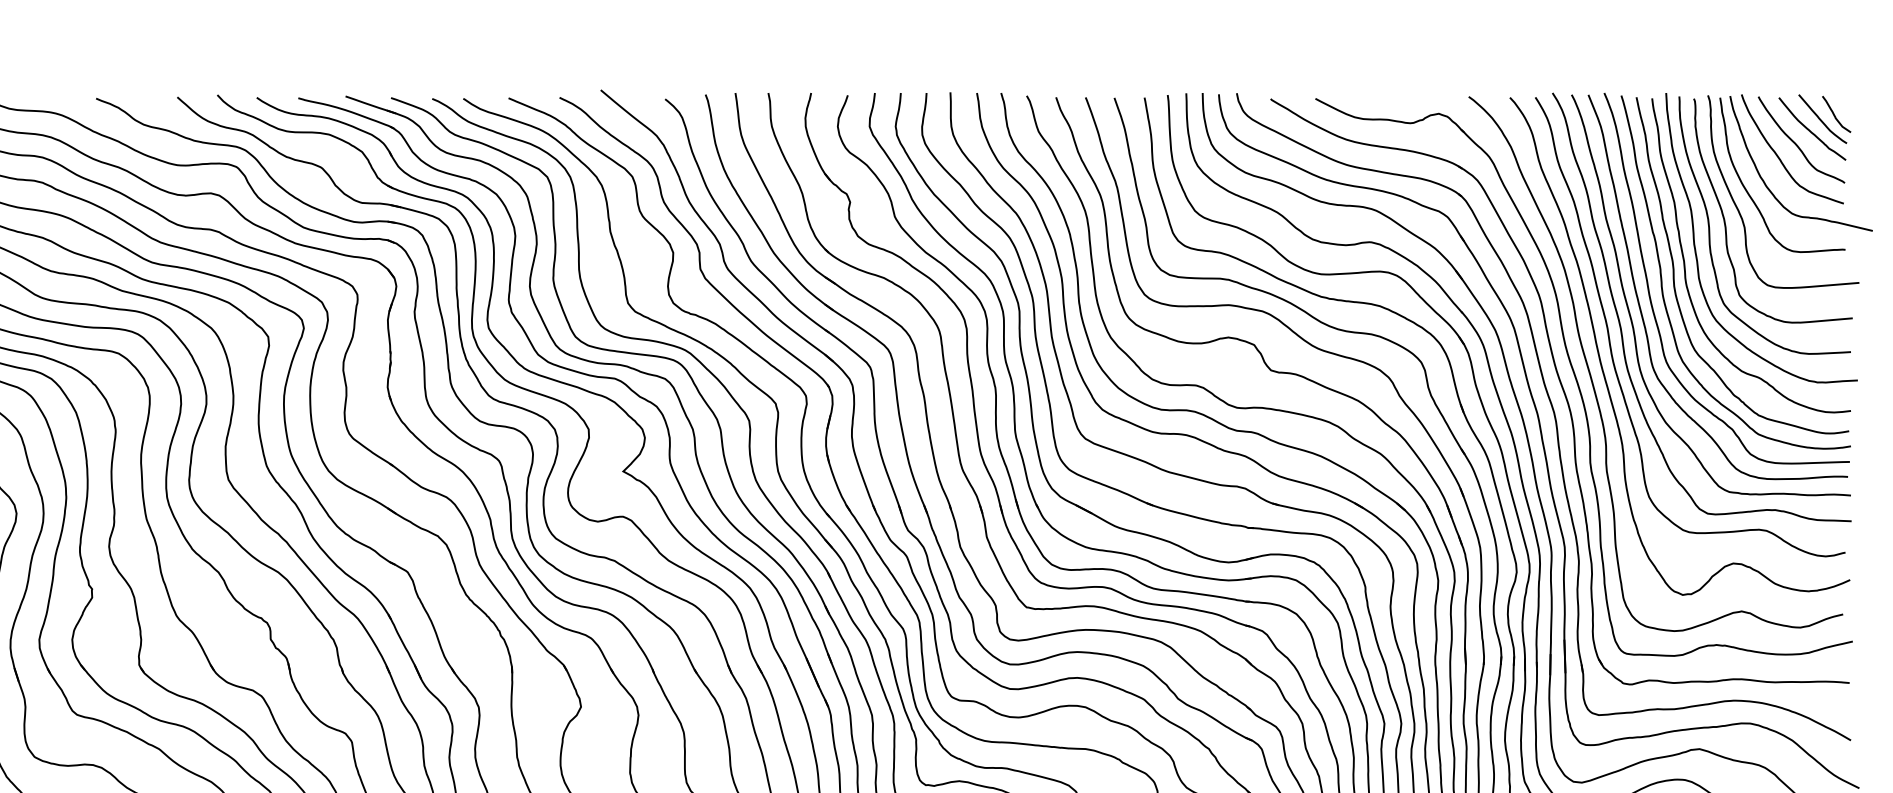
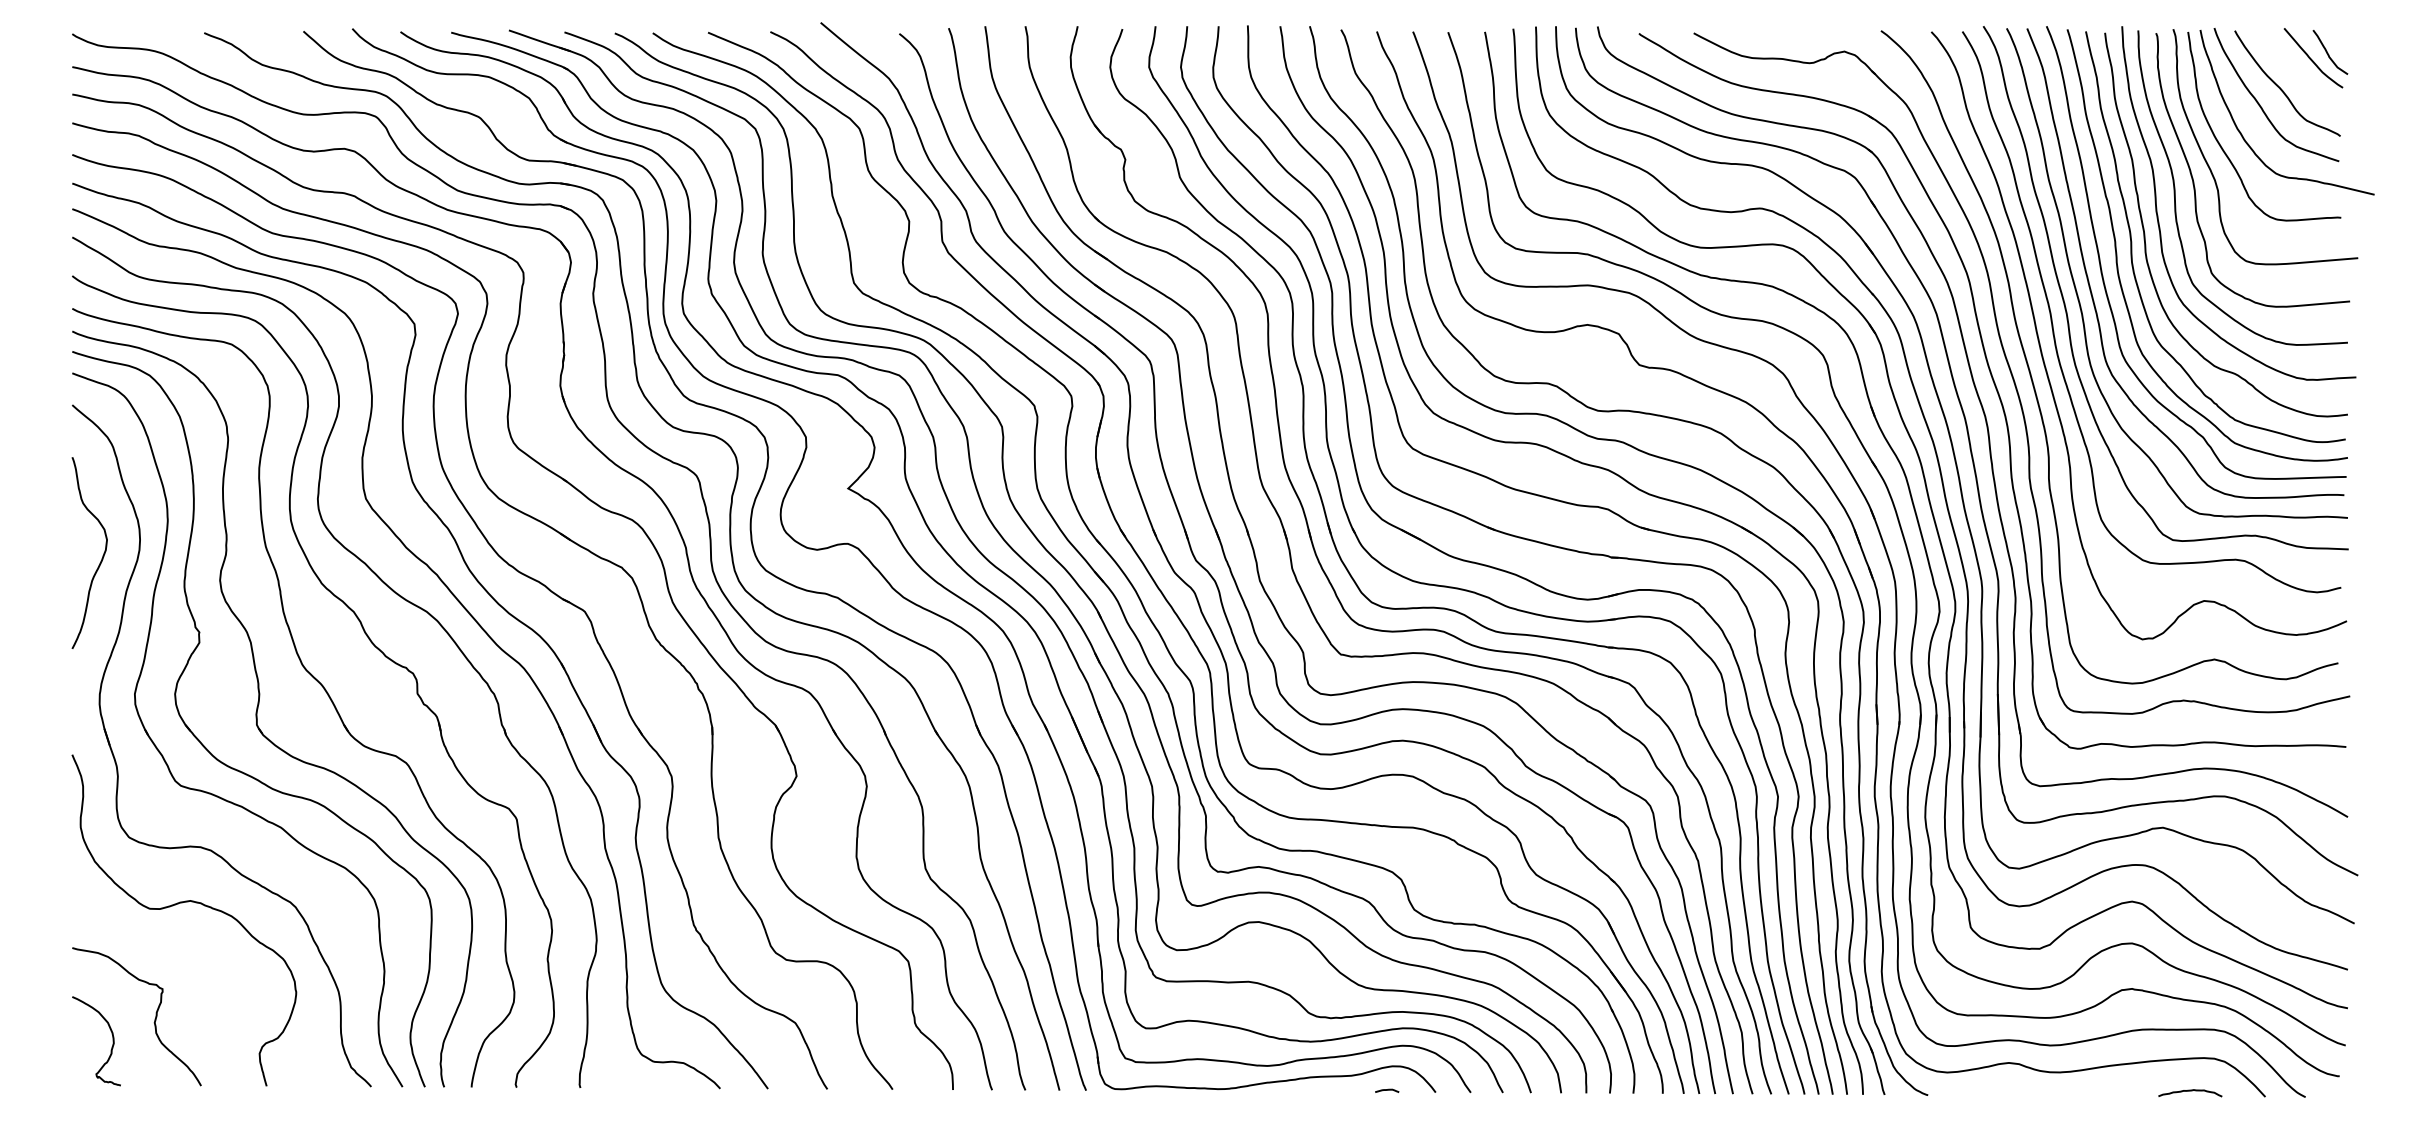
curve: (1809, 130) -> (2297, 71), removed

